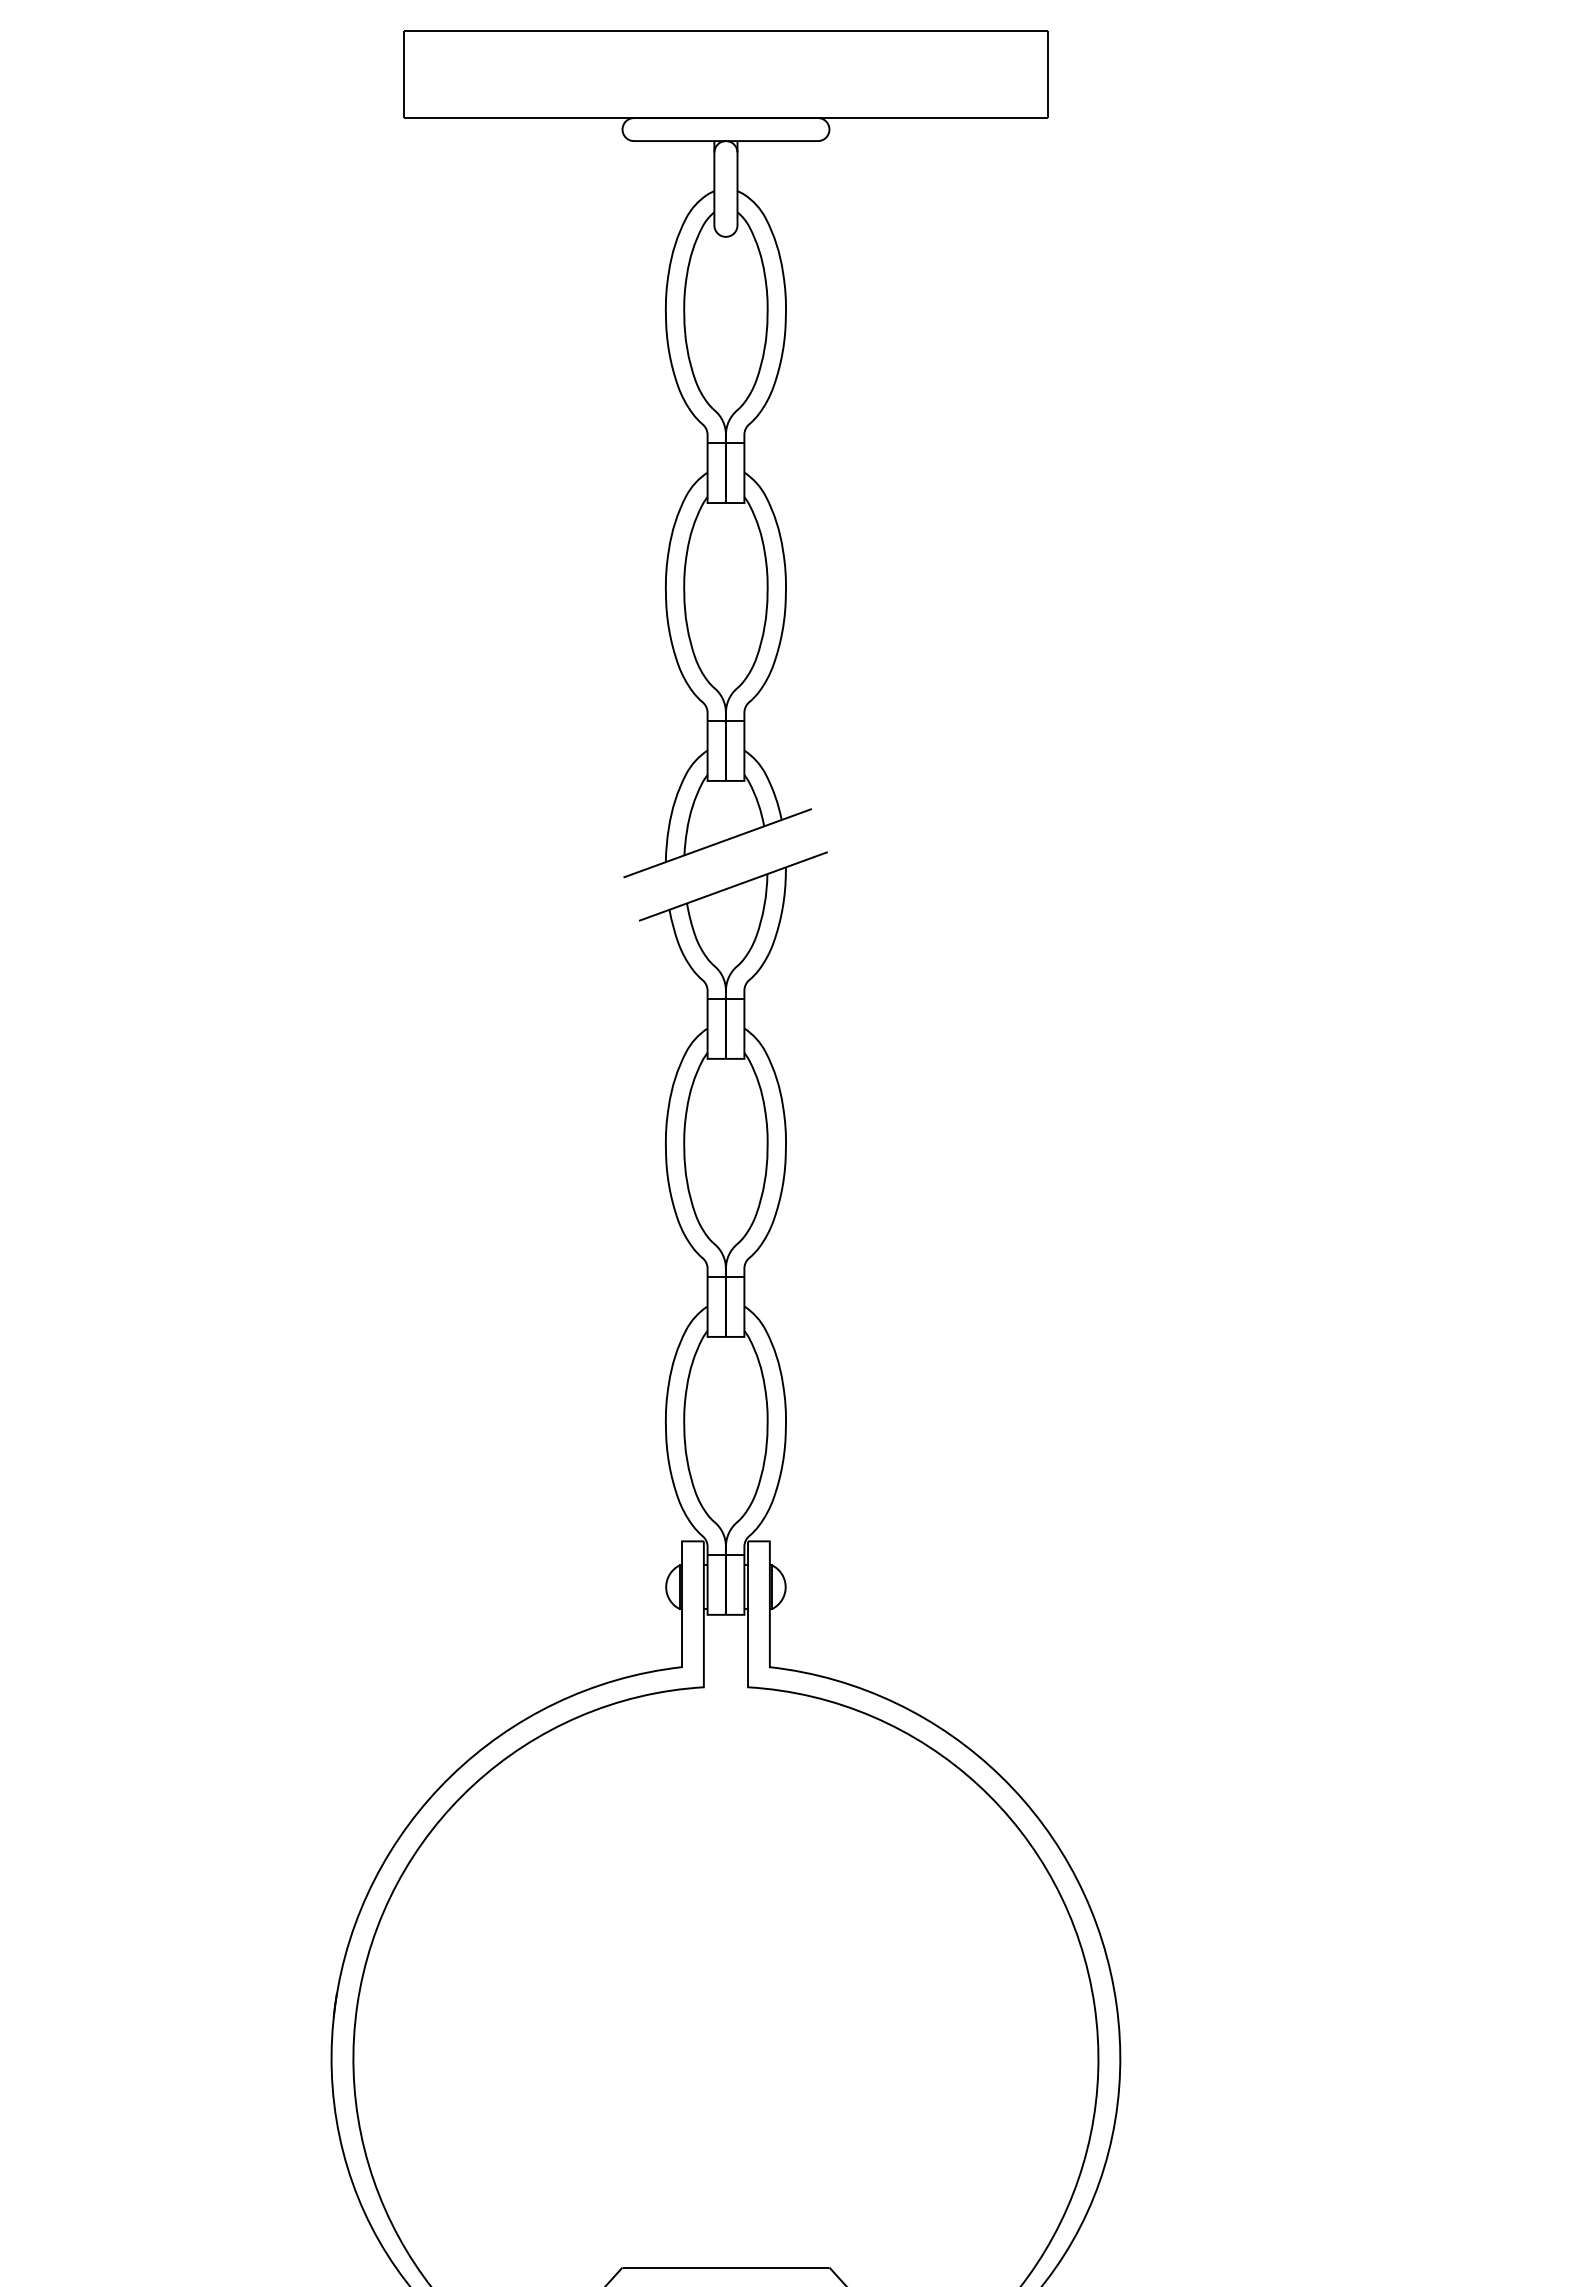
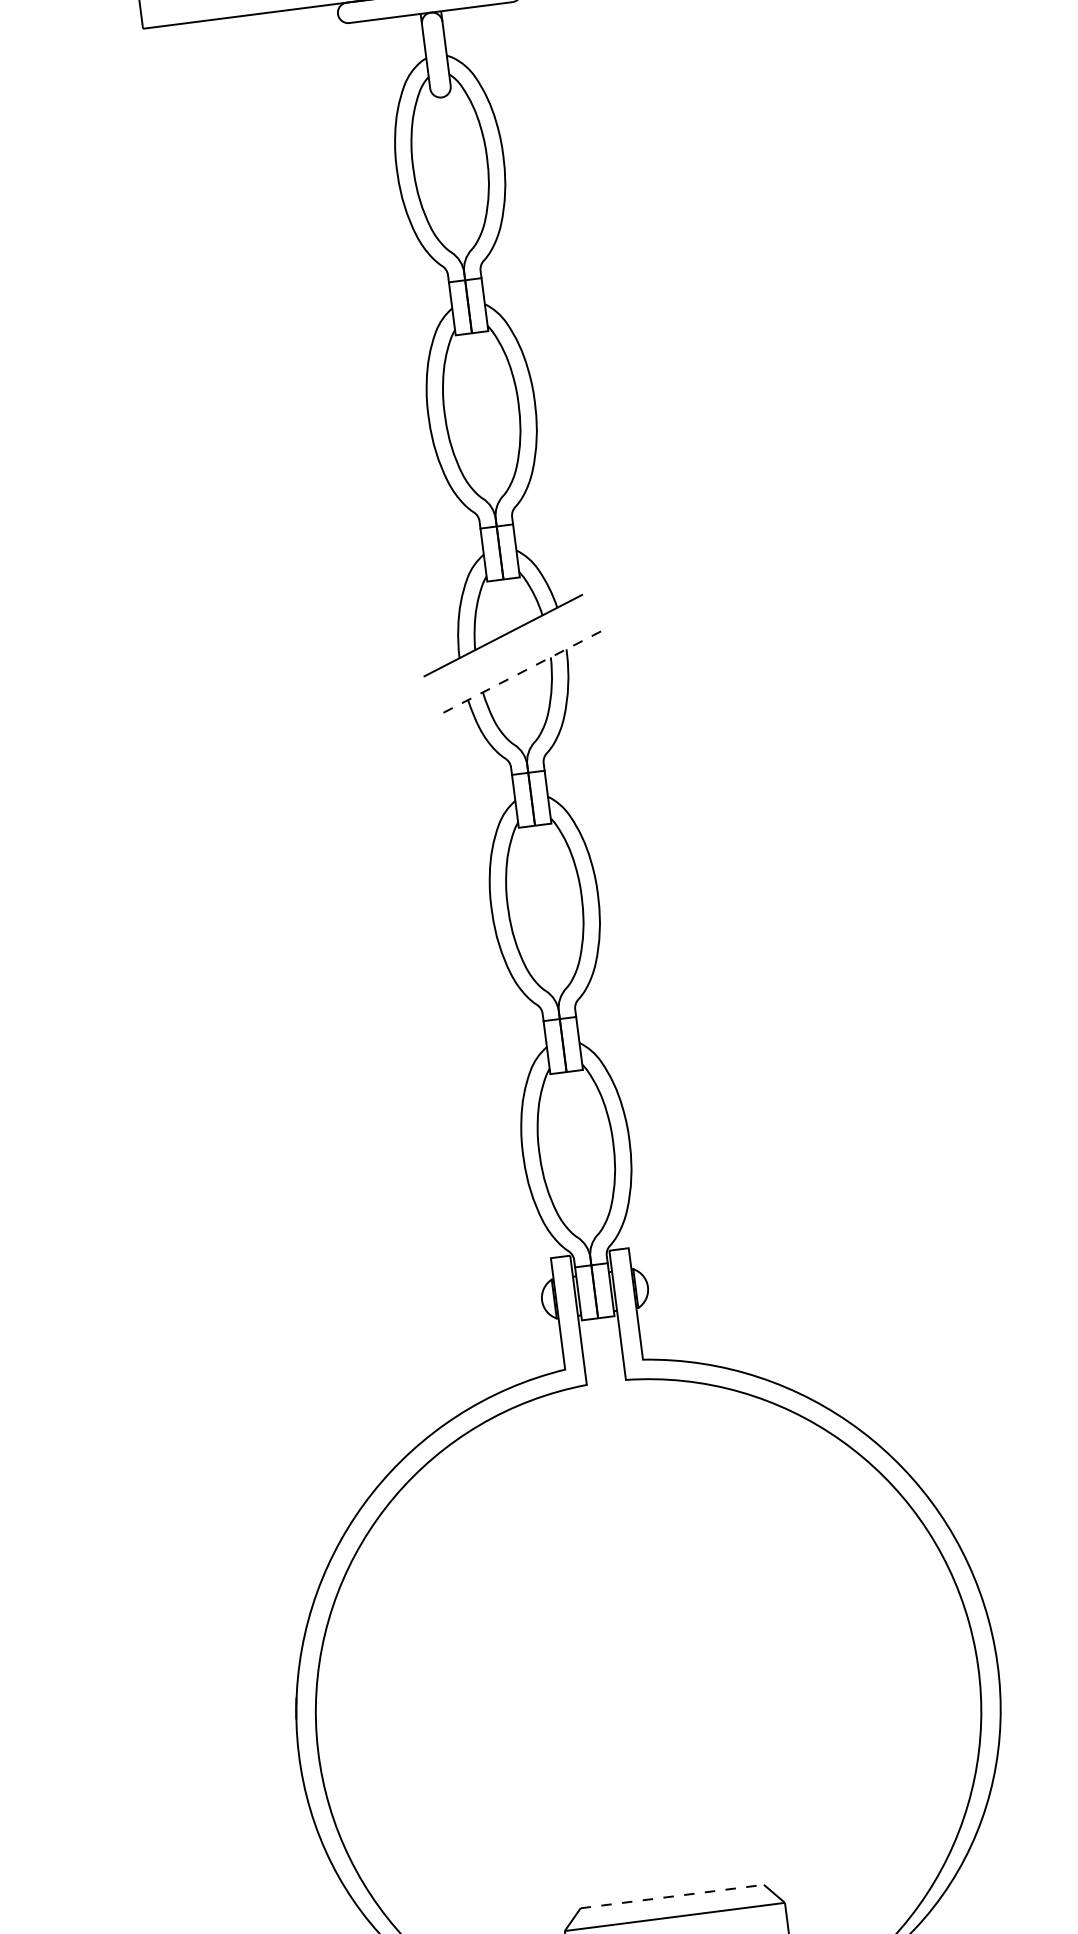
line: (732, 886) -> (521, 672), solid -> dashed
line: (726, 2267) -> (672, 1896), solid -> dashed

